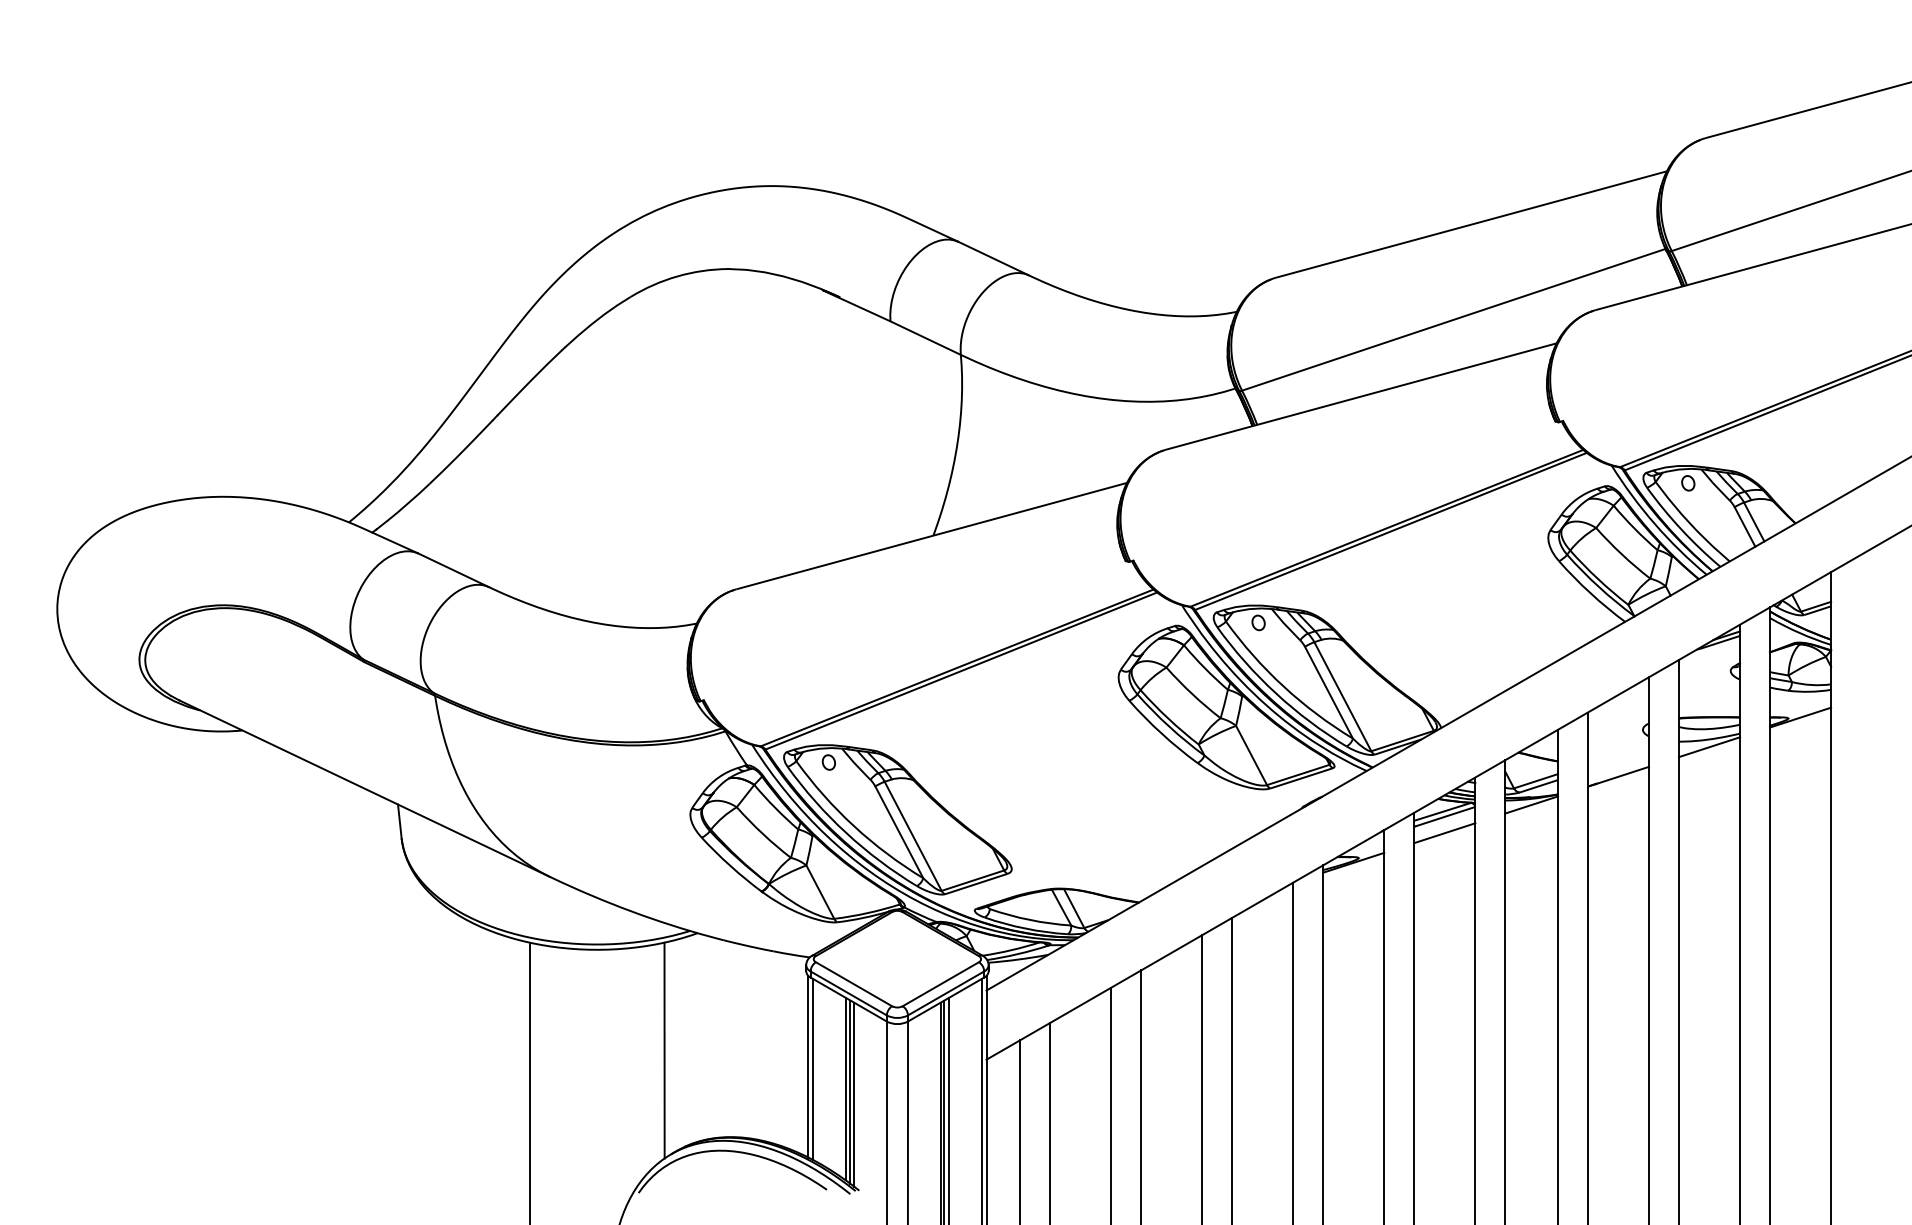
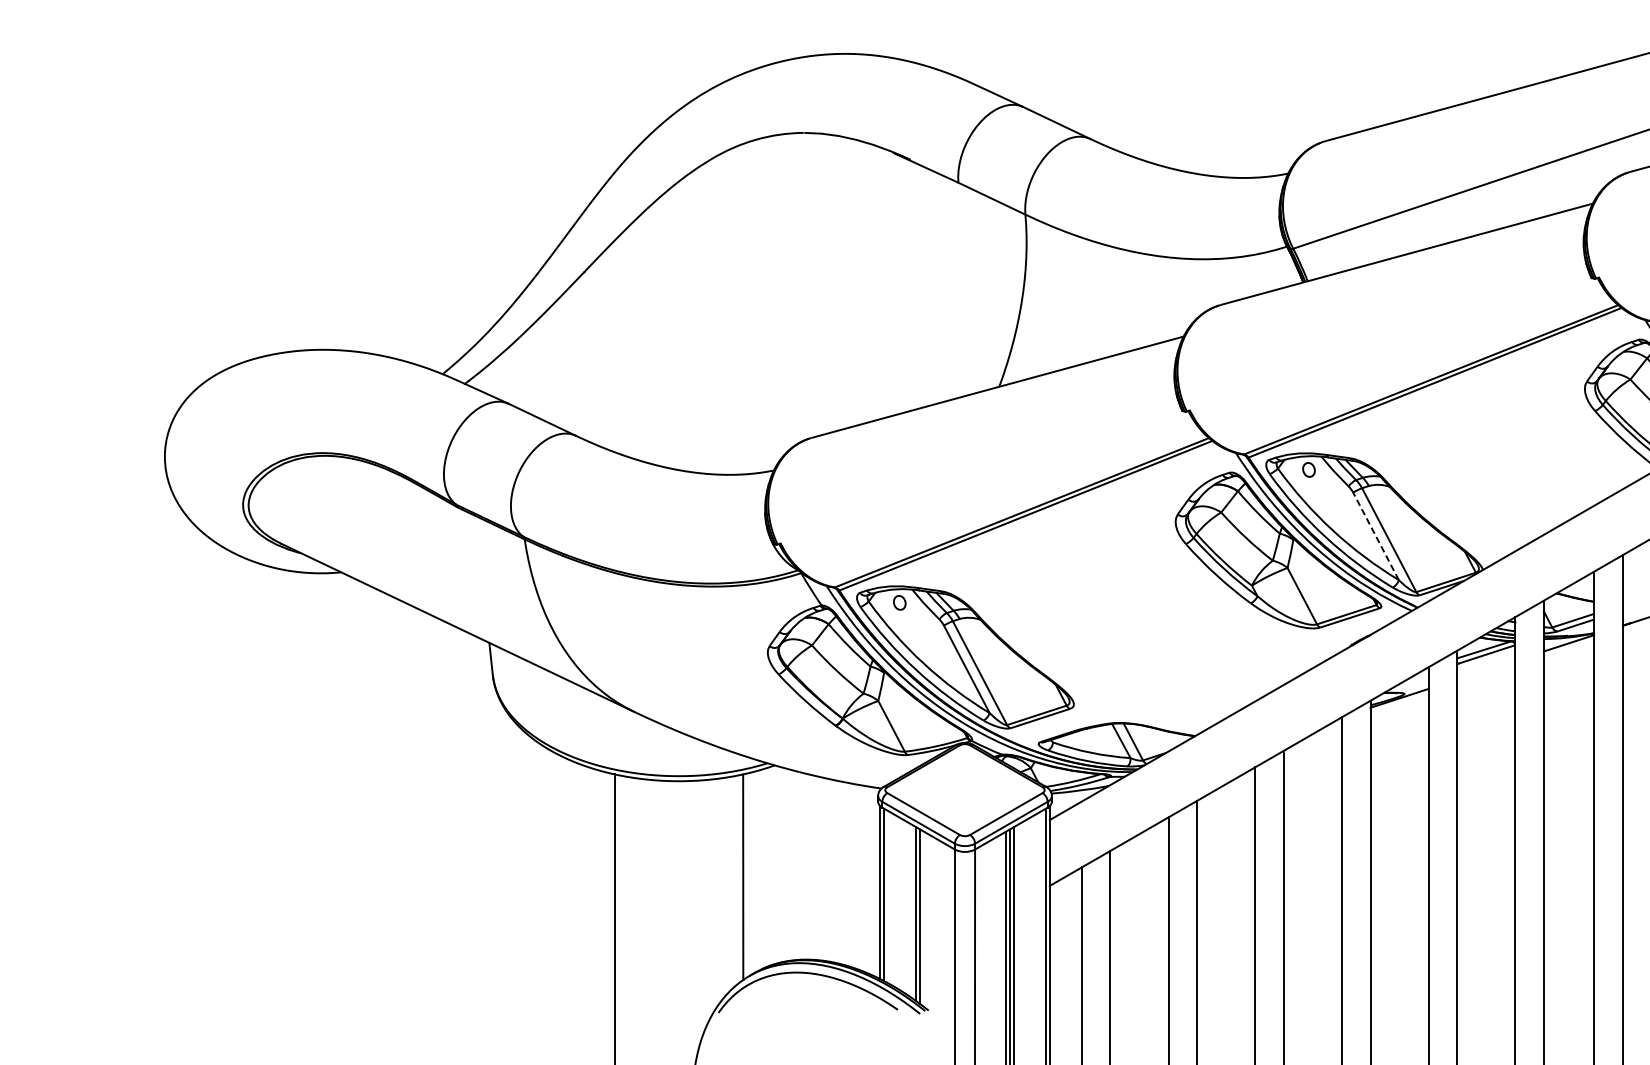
line: (1328, 692) -> (1375, 536), solid -> dashed
line: (1444, 833) -> (1486, 670), removed
line: (854, 1094) -> (924, 919), removed

